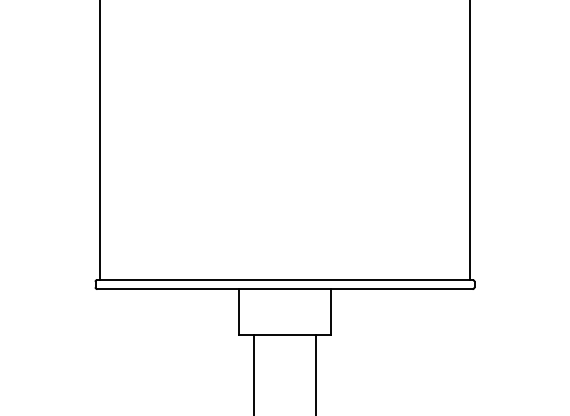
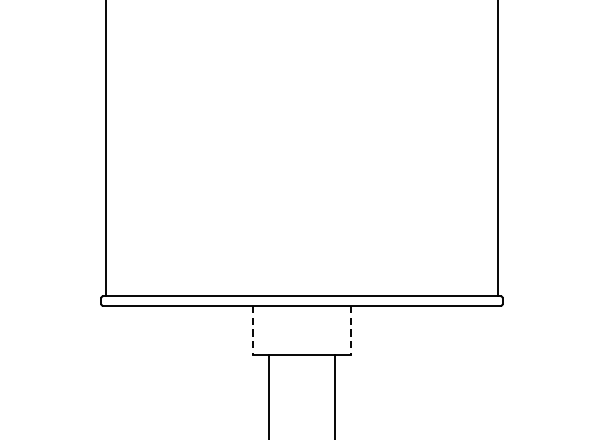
line: (238, 312) -> (252, 330), solid -> dashed
line: (331, 312) -> (351, 330), solid -> dashed

